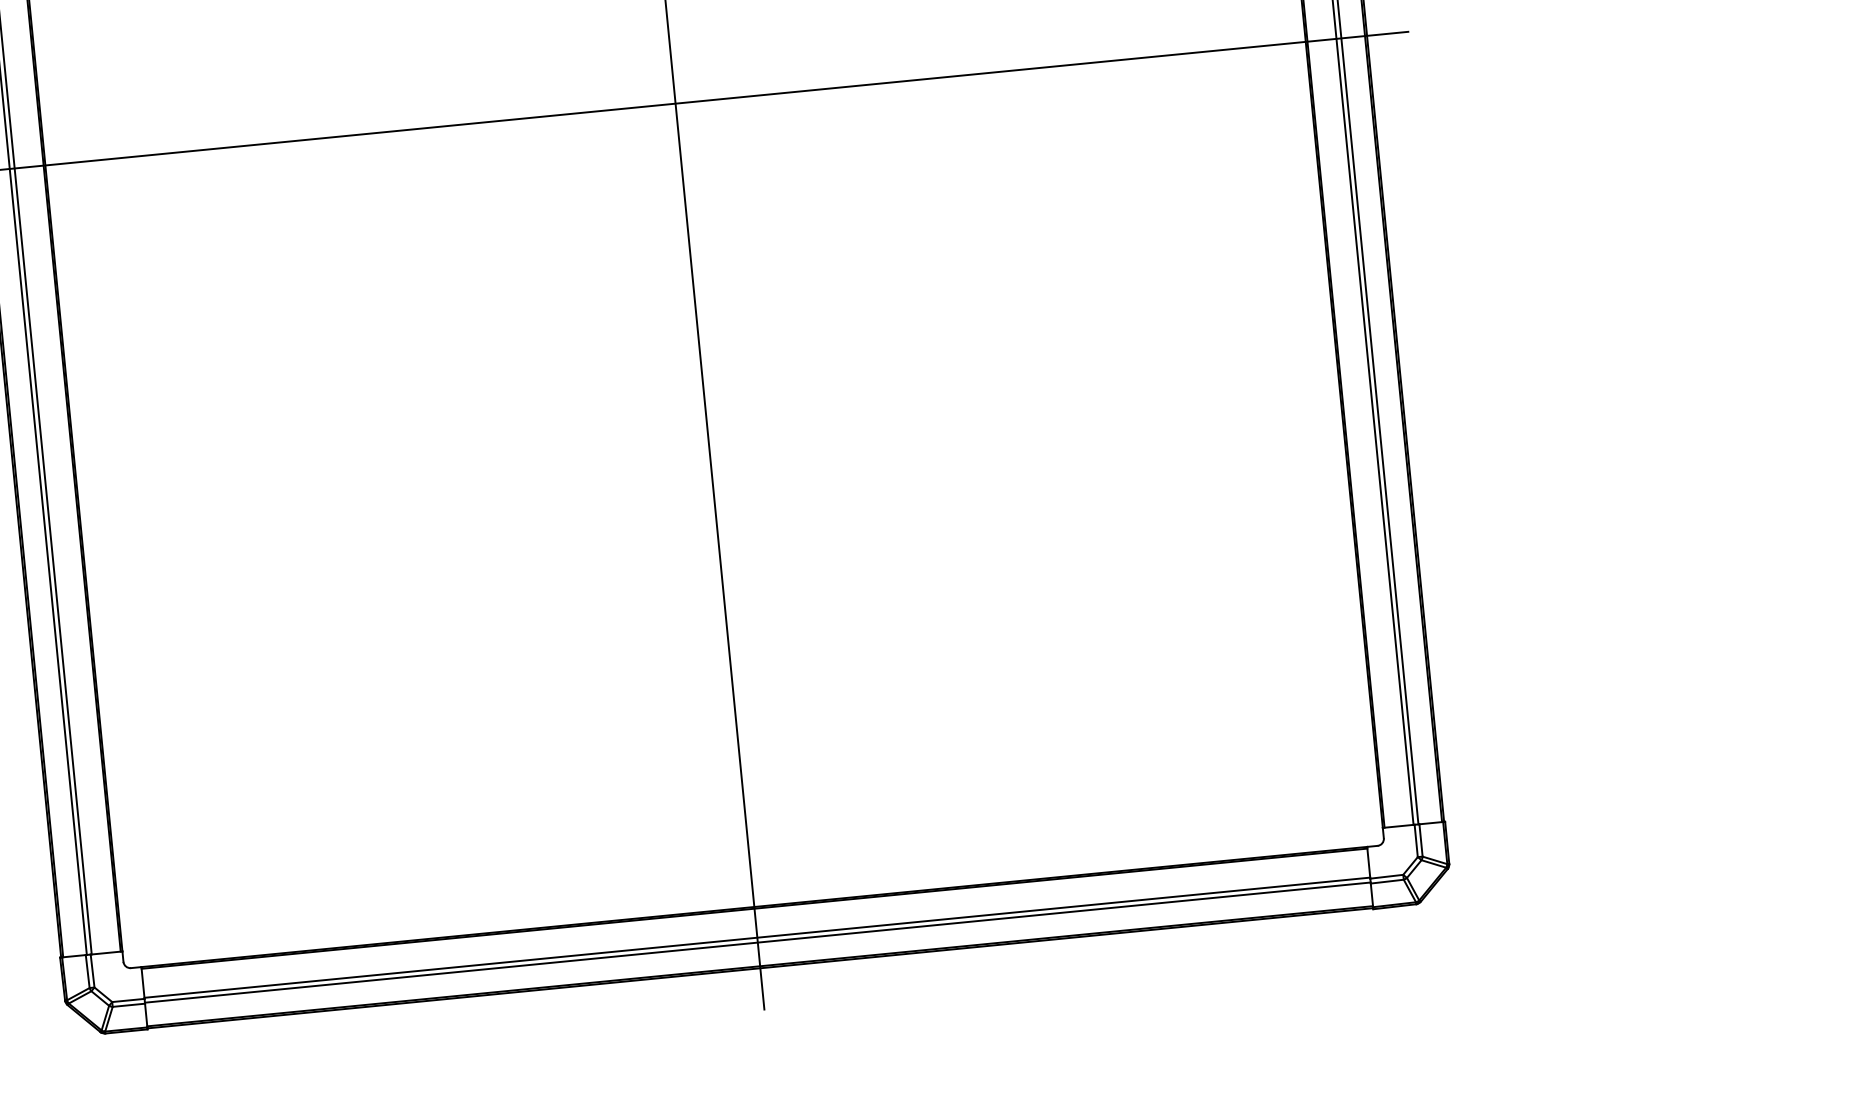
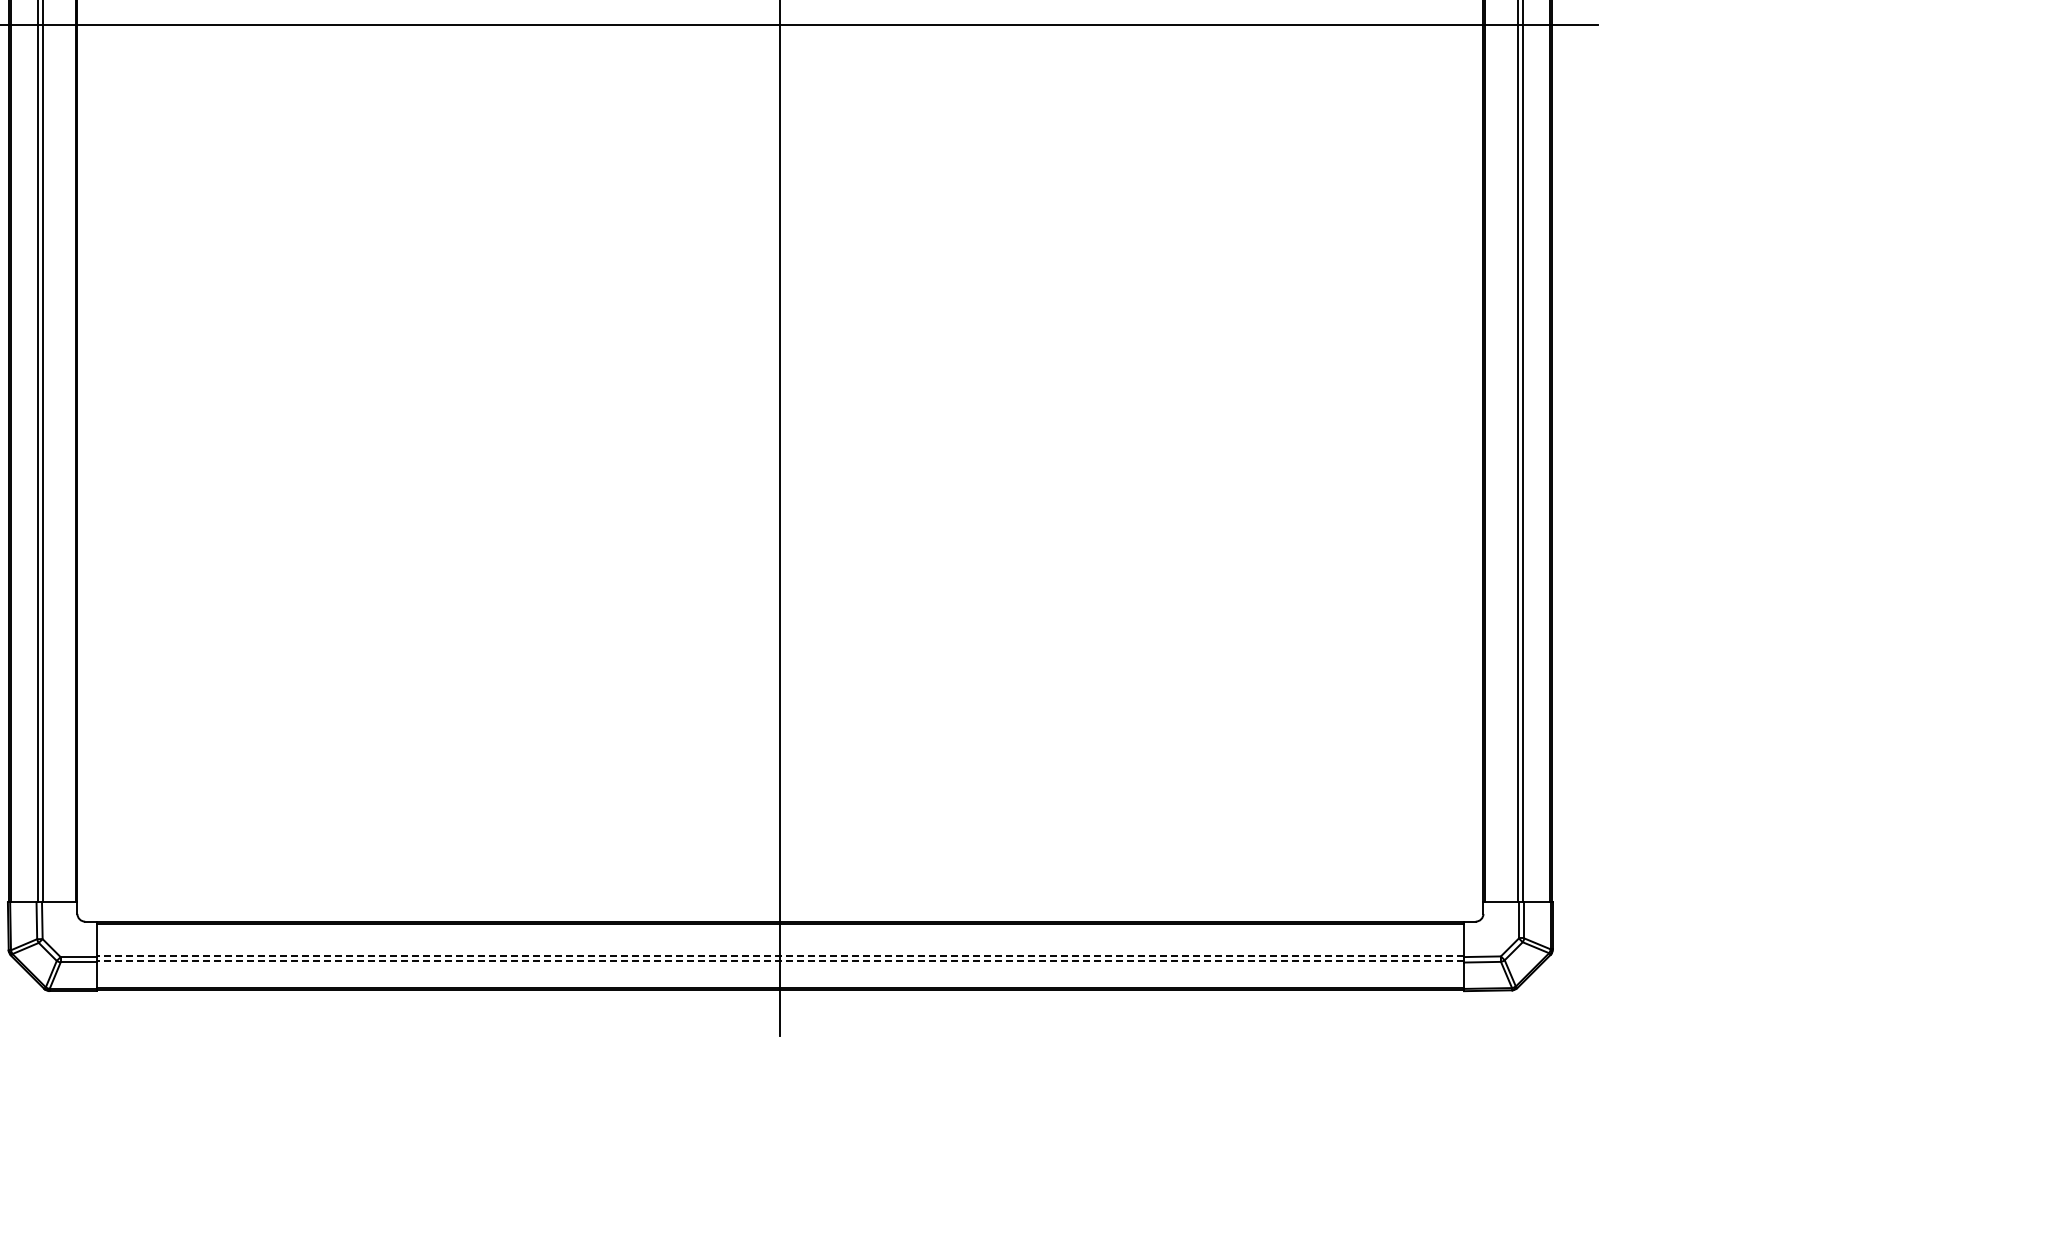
line: (757, 937) -> (780, 955), solid -> dashed
line: (757, 942) -> (780, 961), solid -> dashed

